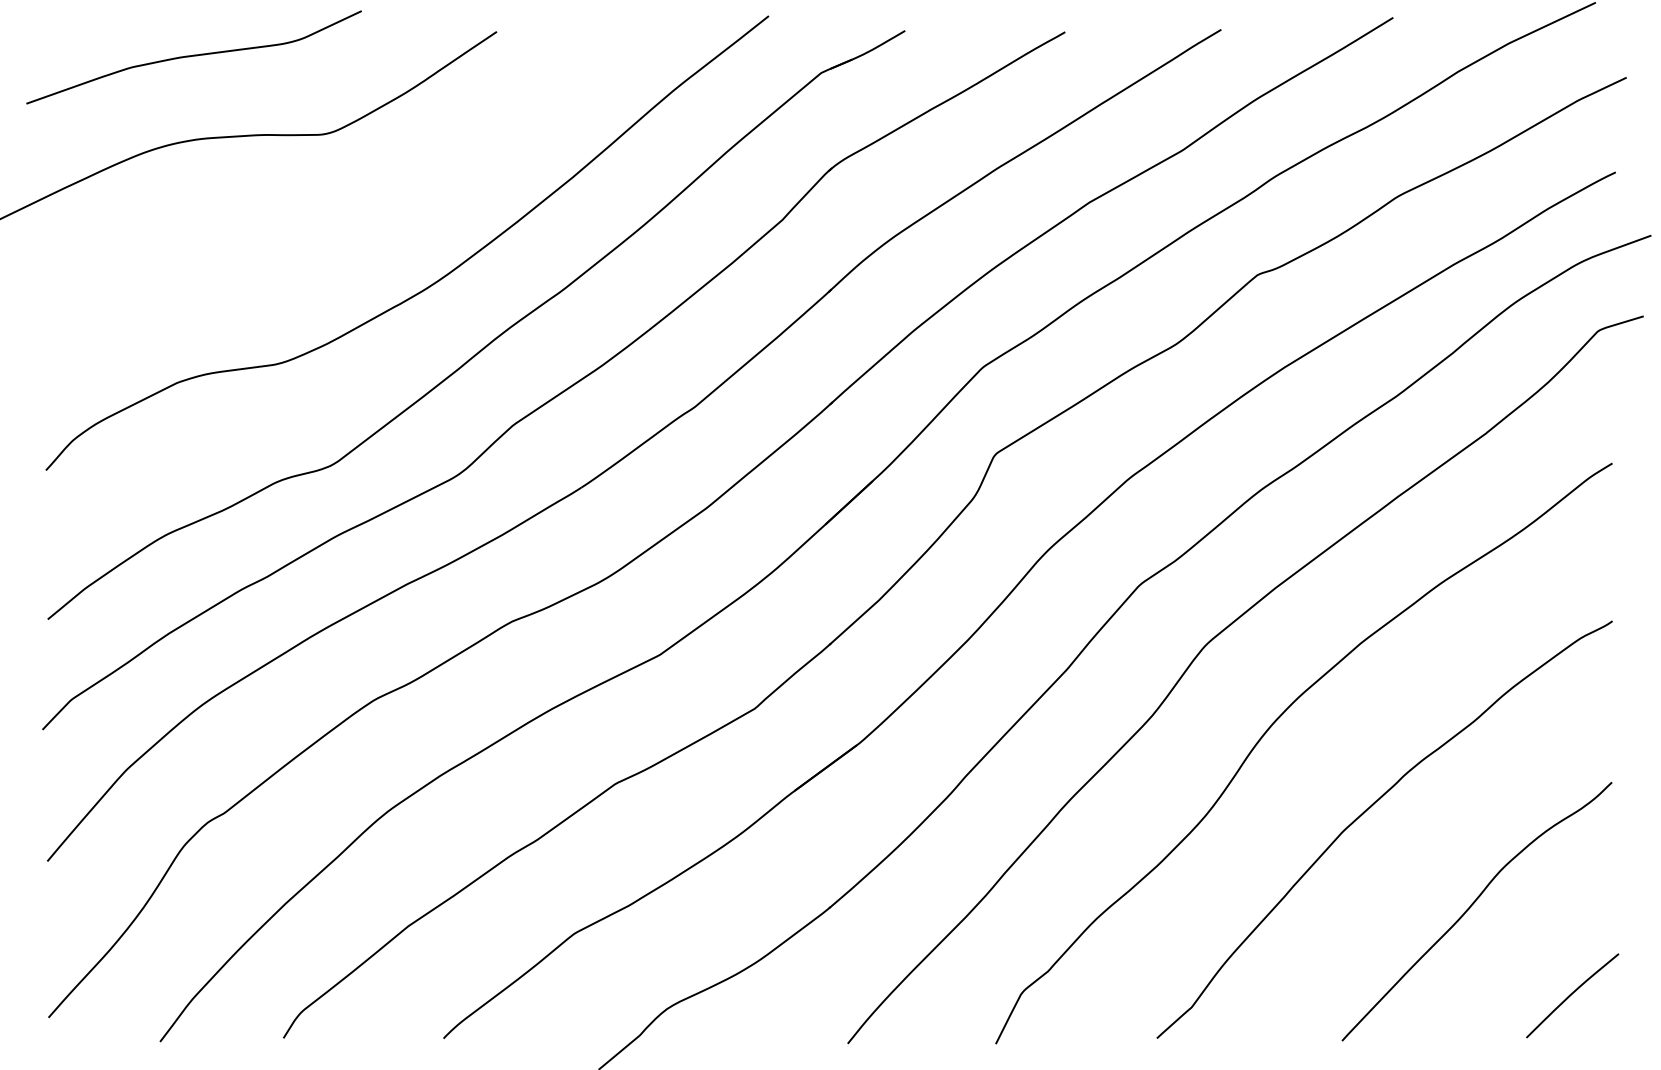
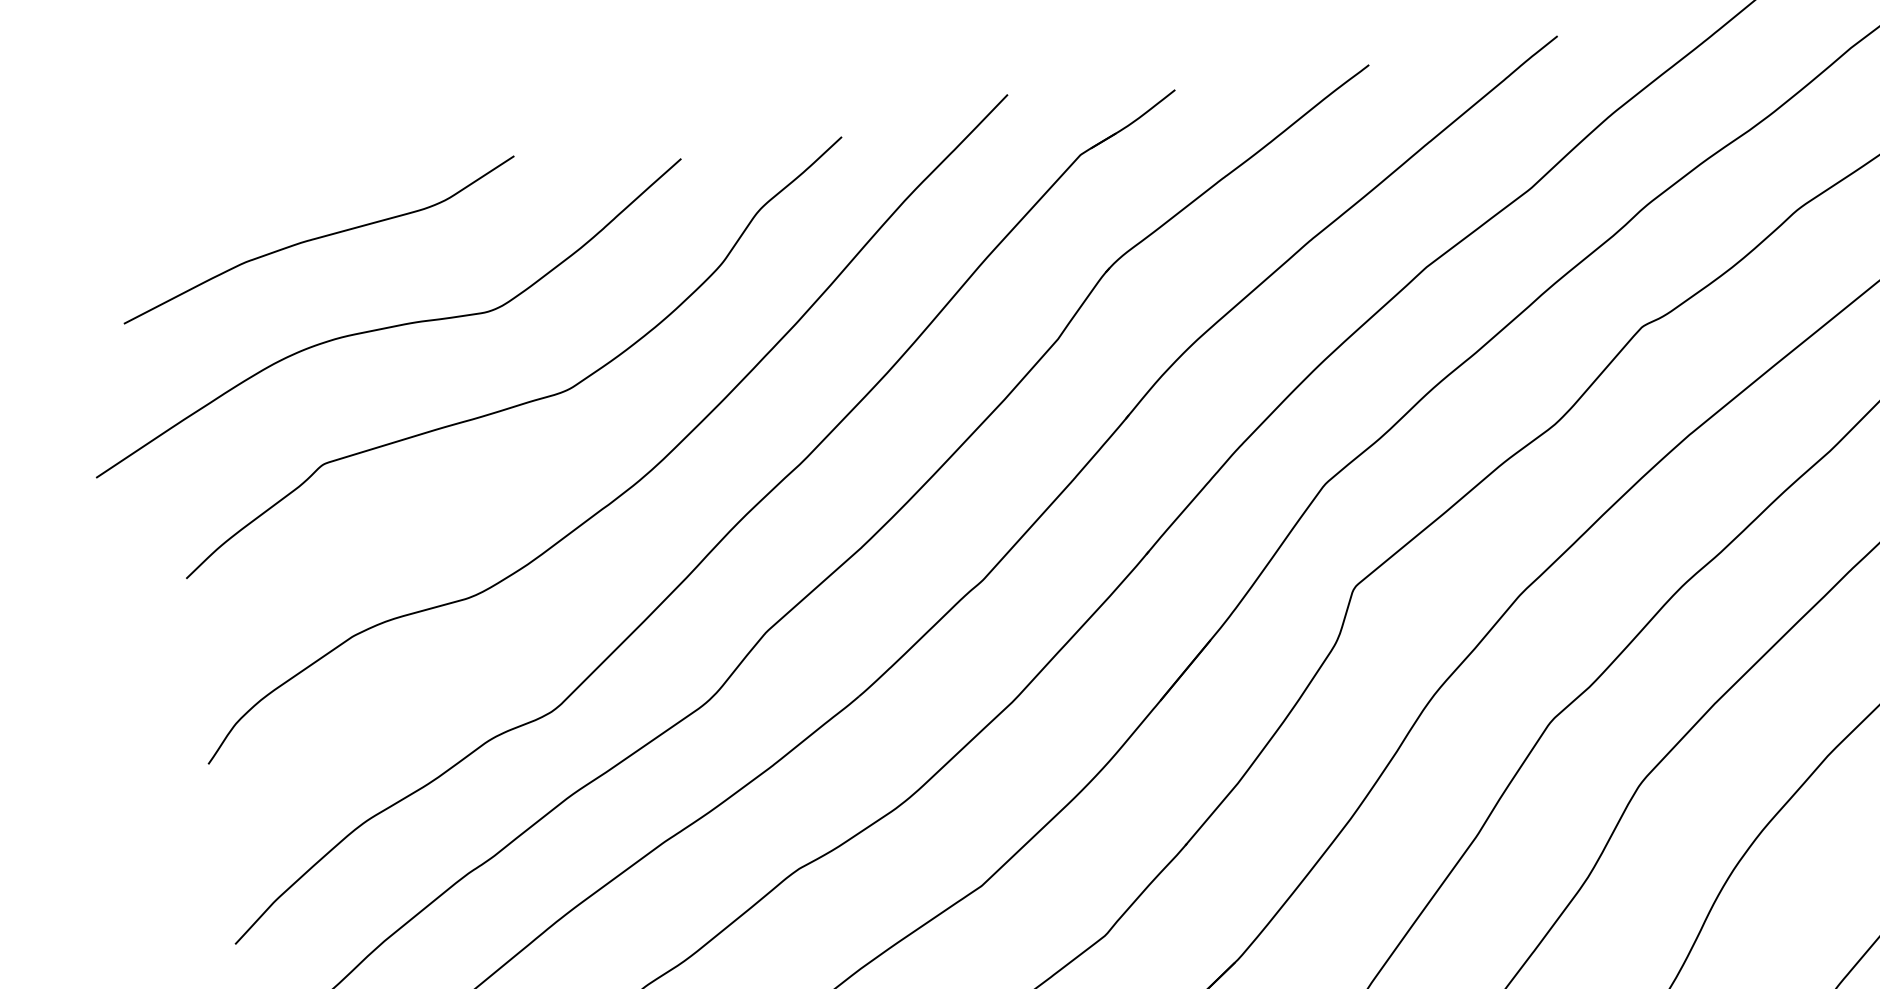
curve: (343, 211) -> (525, 401), added

